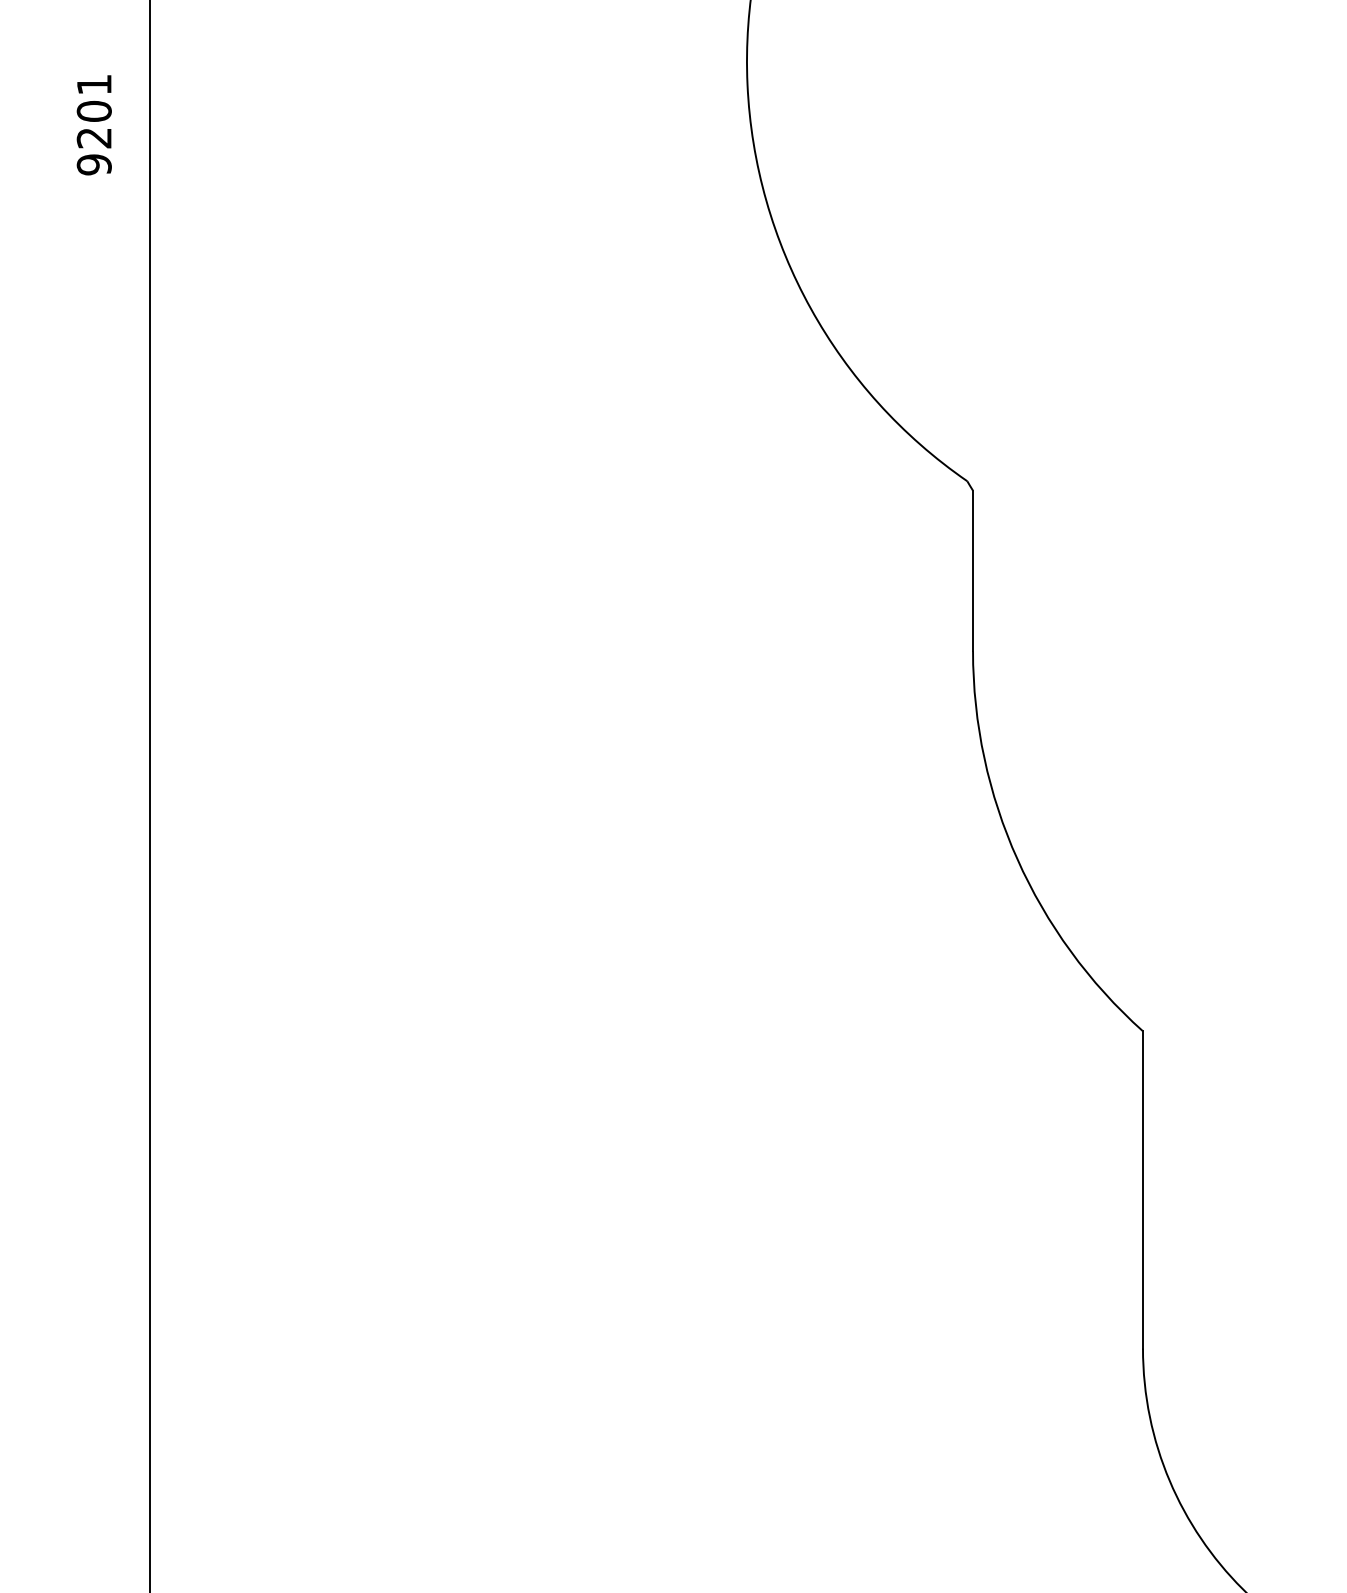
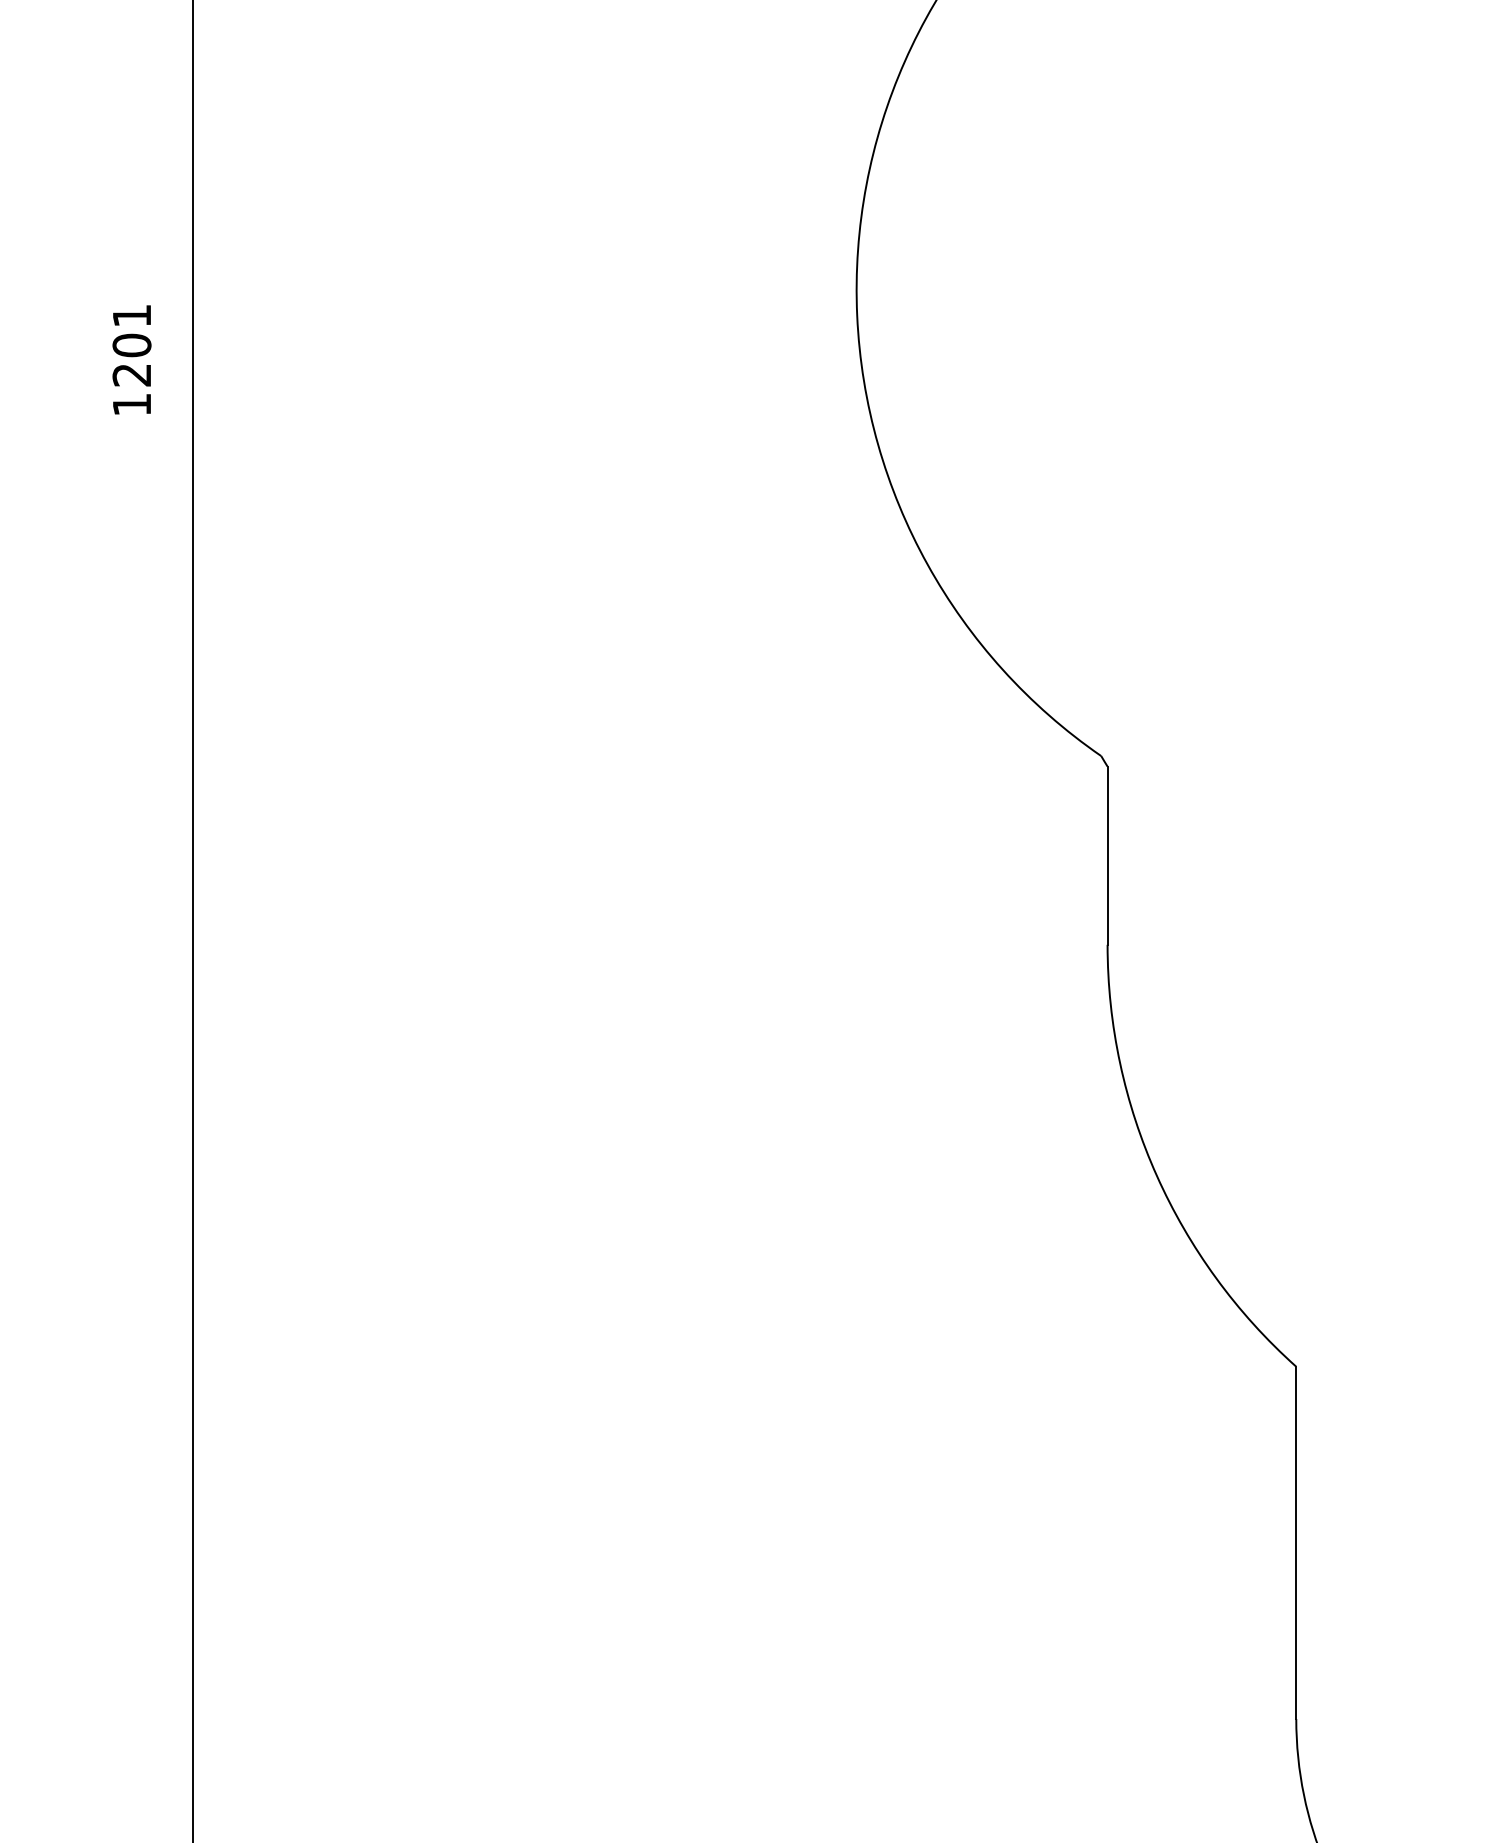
text: (93, 164) -> (131, 404), 9201 -> 1201

